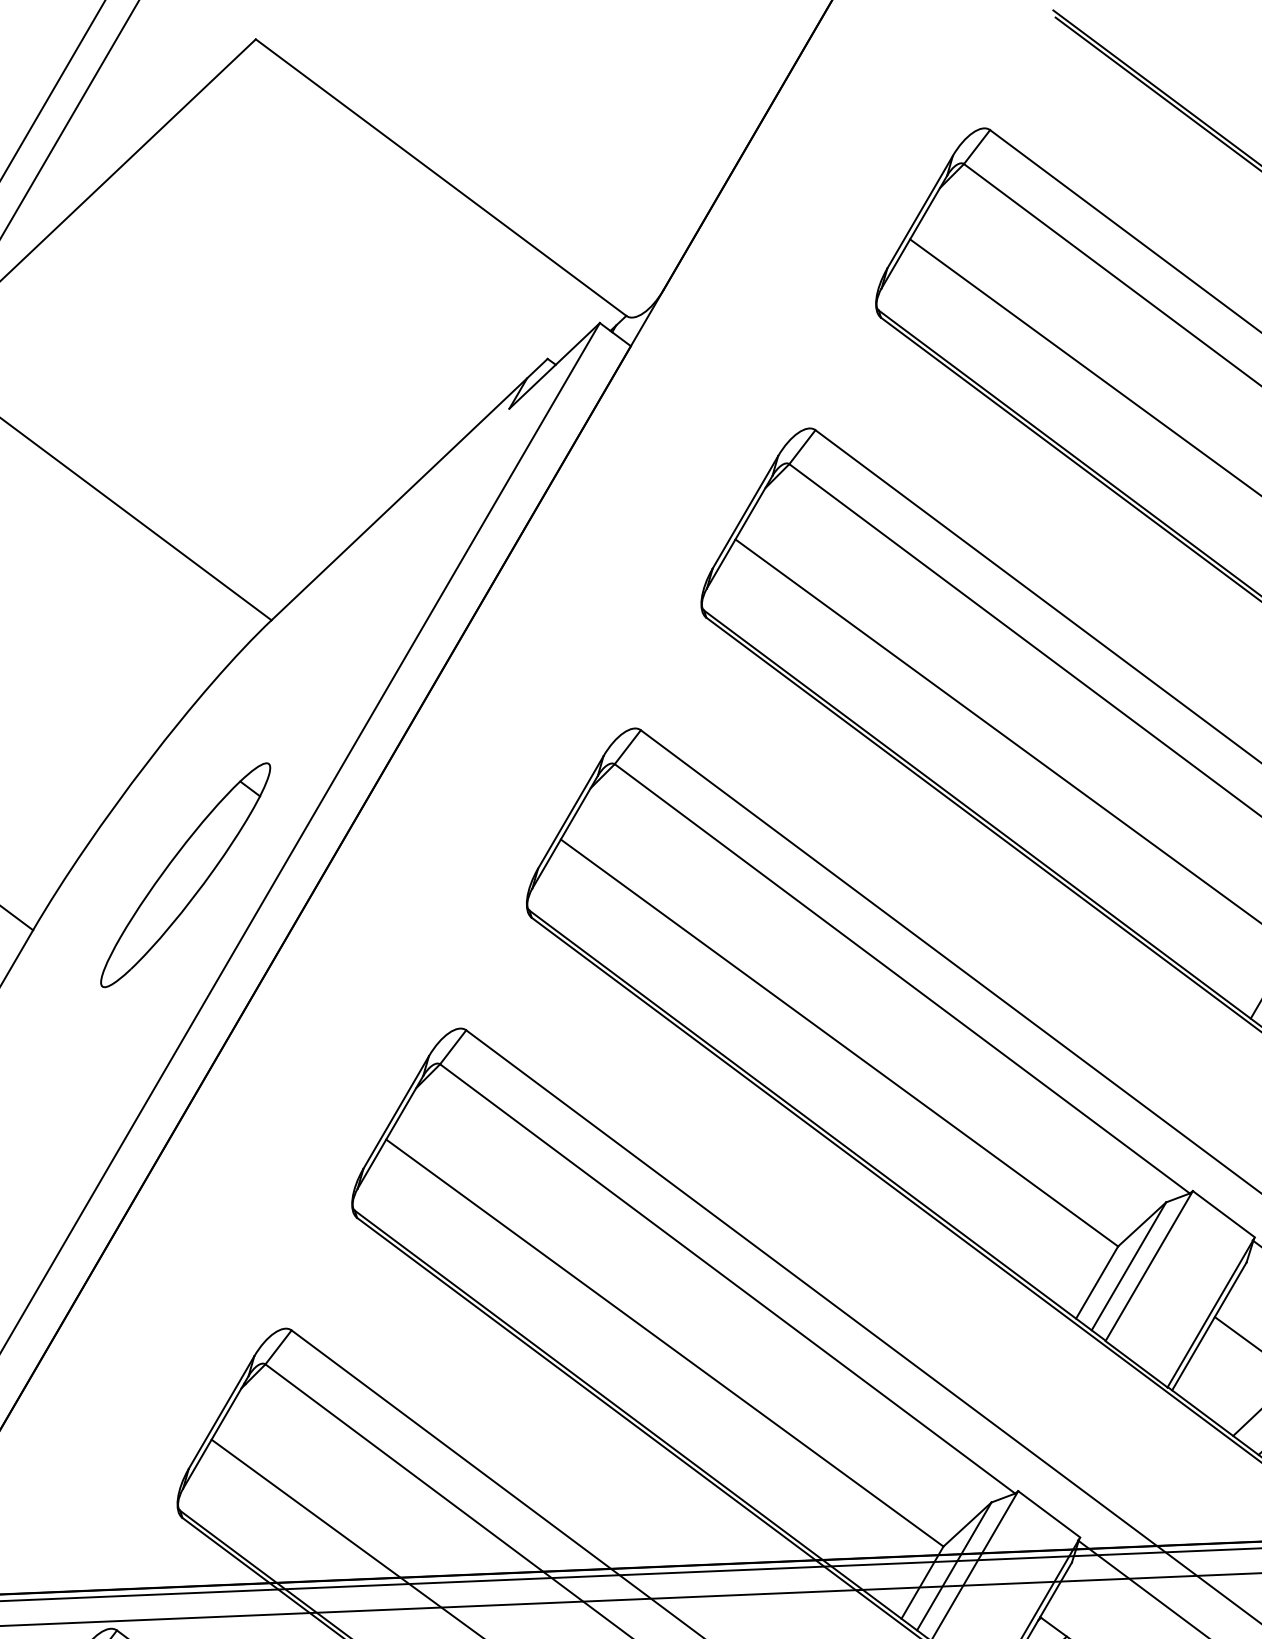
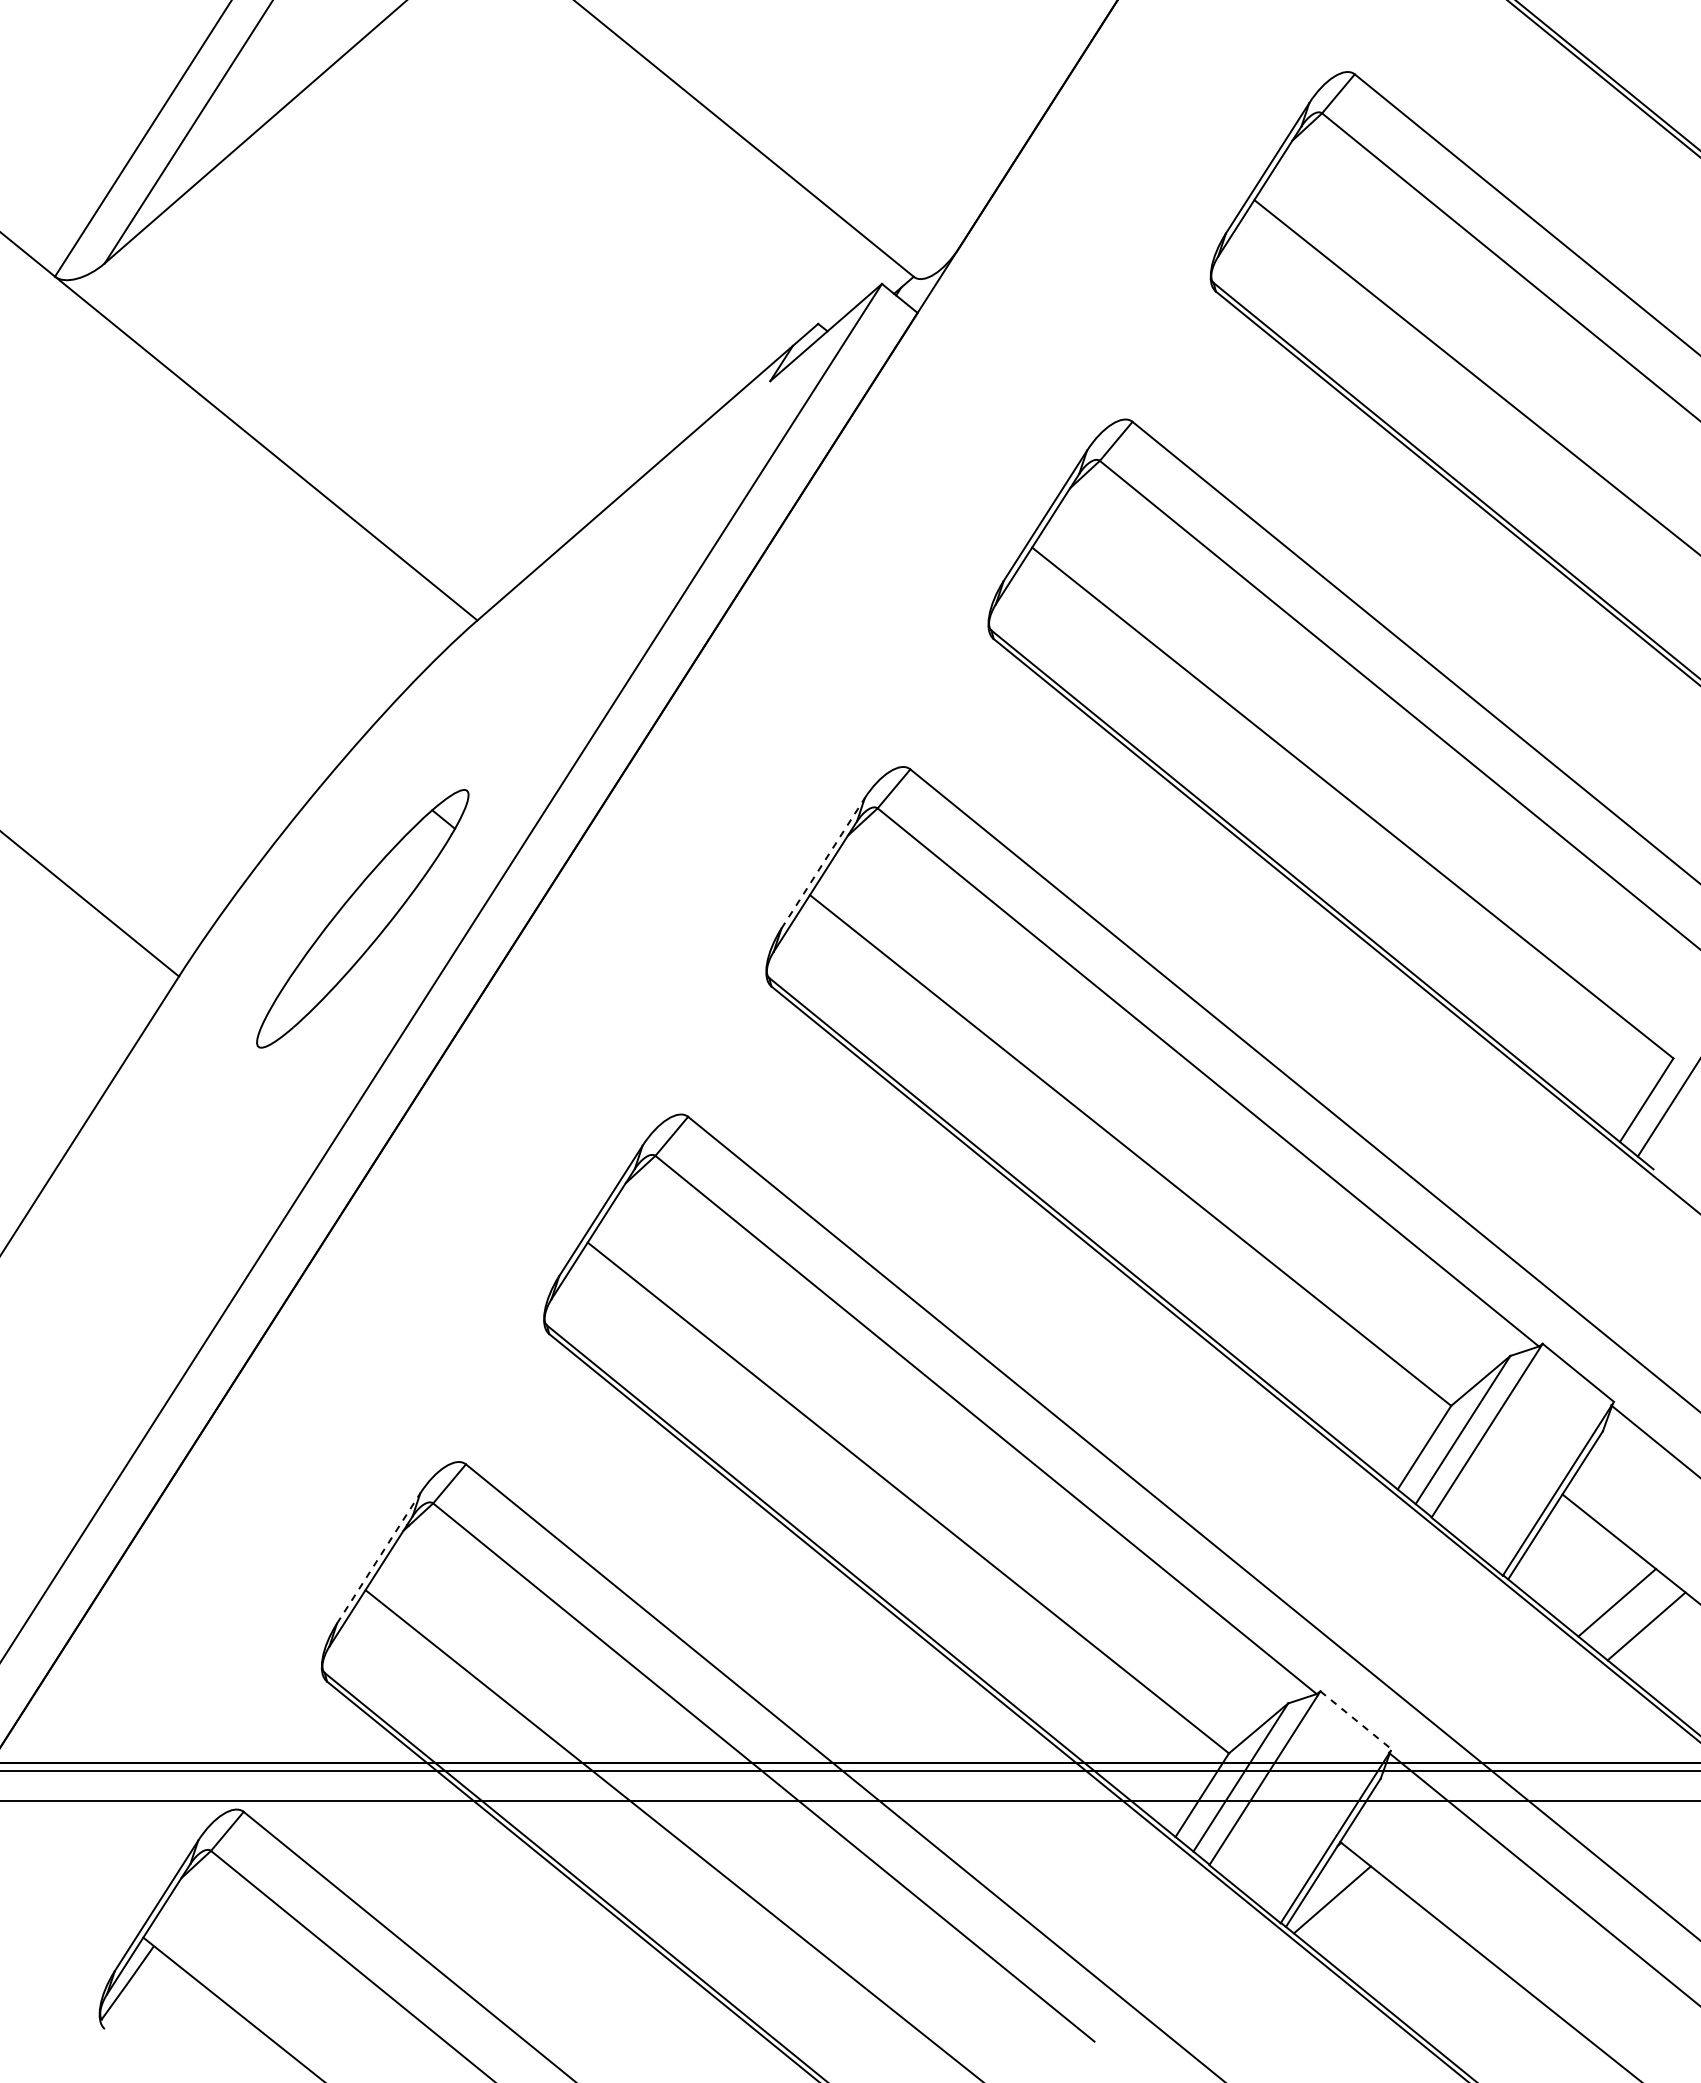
line: (571, 812) -> (823, 863), solid -> dashed
line: (221, 1412) -> (378, 1558), solid -> dashed
line: (1049, 1514) -> (1356, 1720), solid -> dashed

